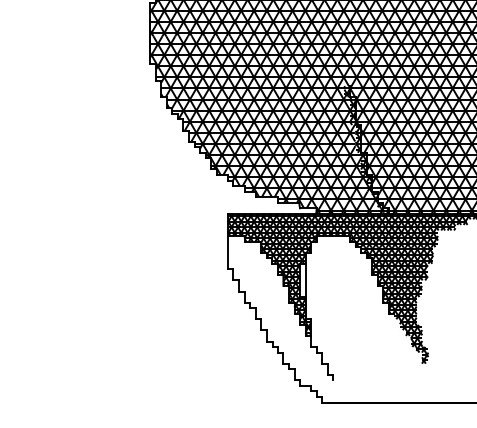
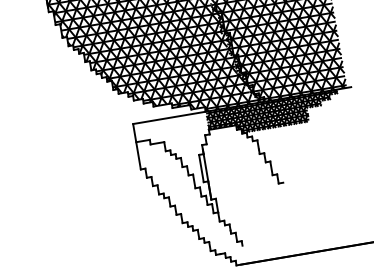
hatch: (271, 274) -> (177, 167), removed
hatch: (397, 305) -> (284, 175), removed

